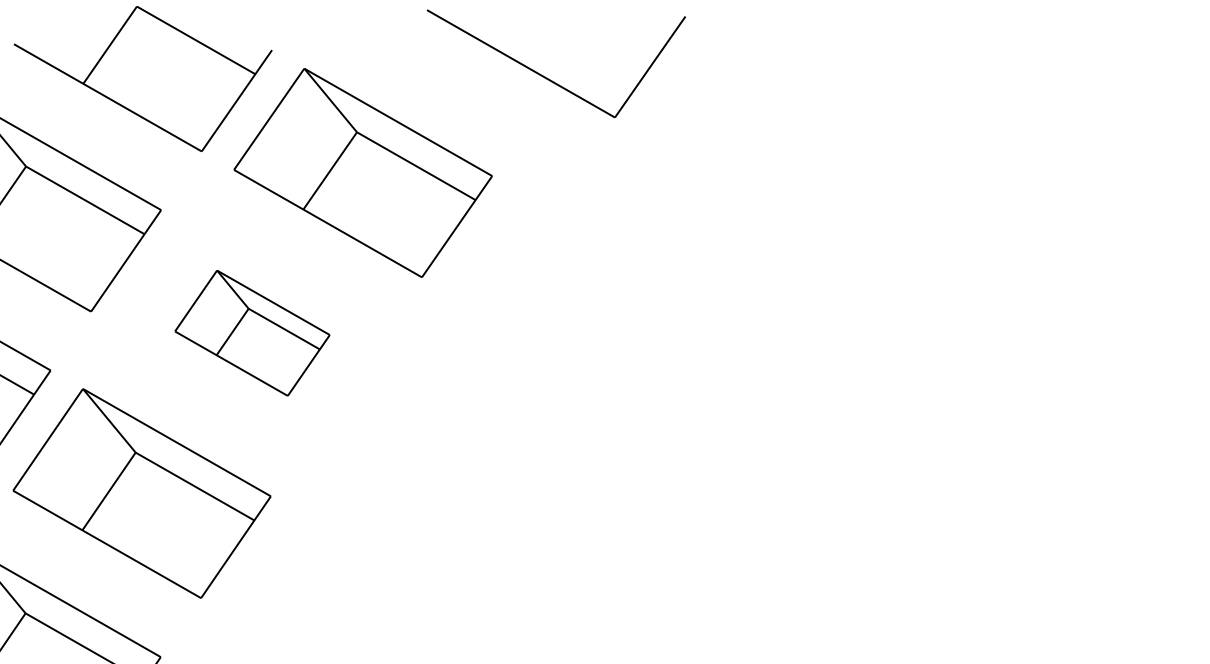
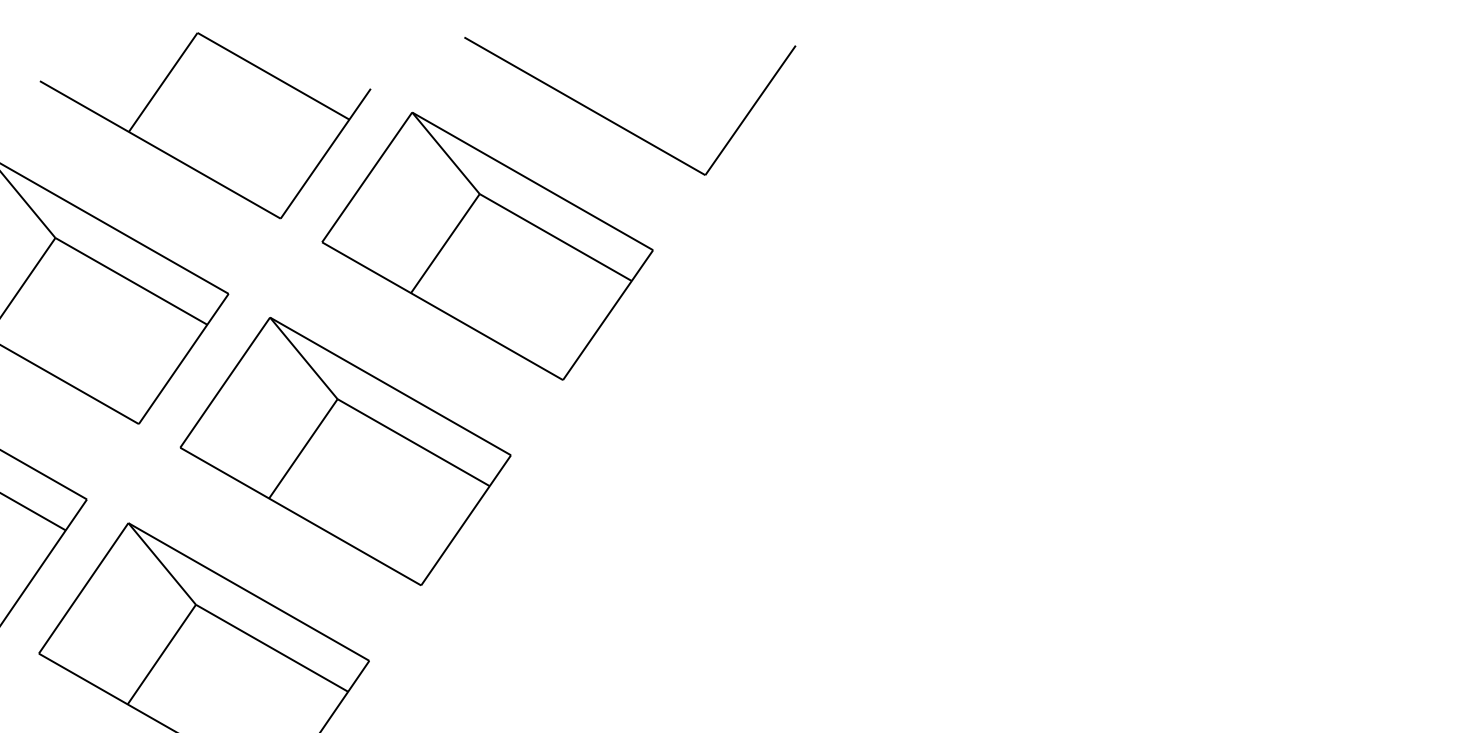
part: (547, 77) -> (618, 123), moved
part: (252, 333) -> (345, 452), size x1.67

